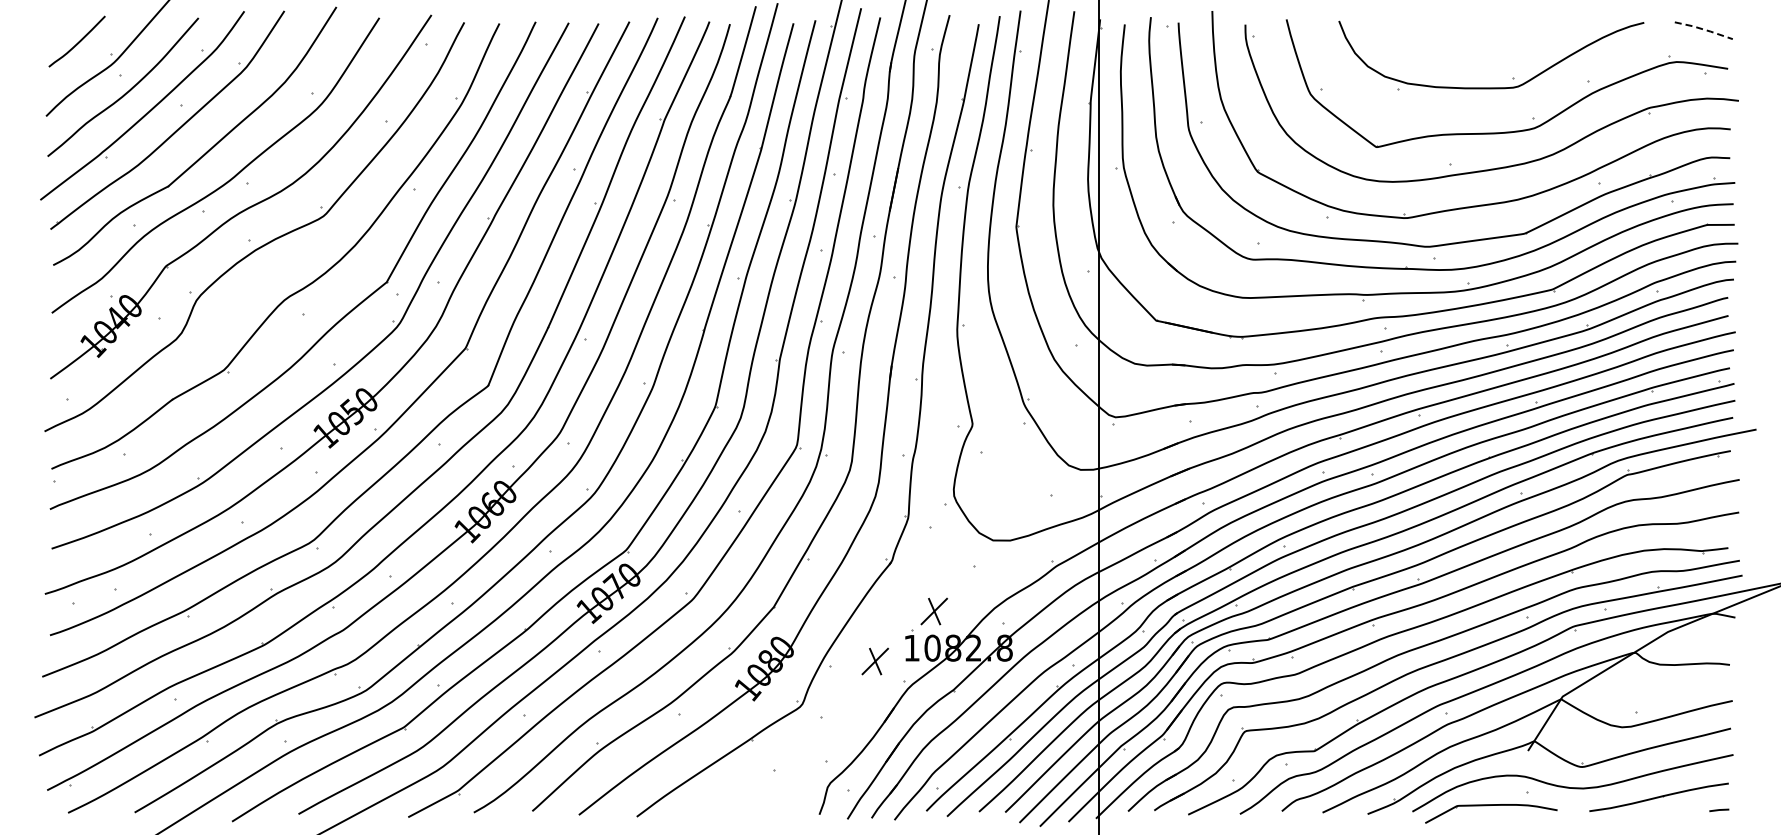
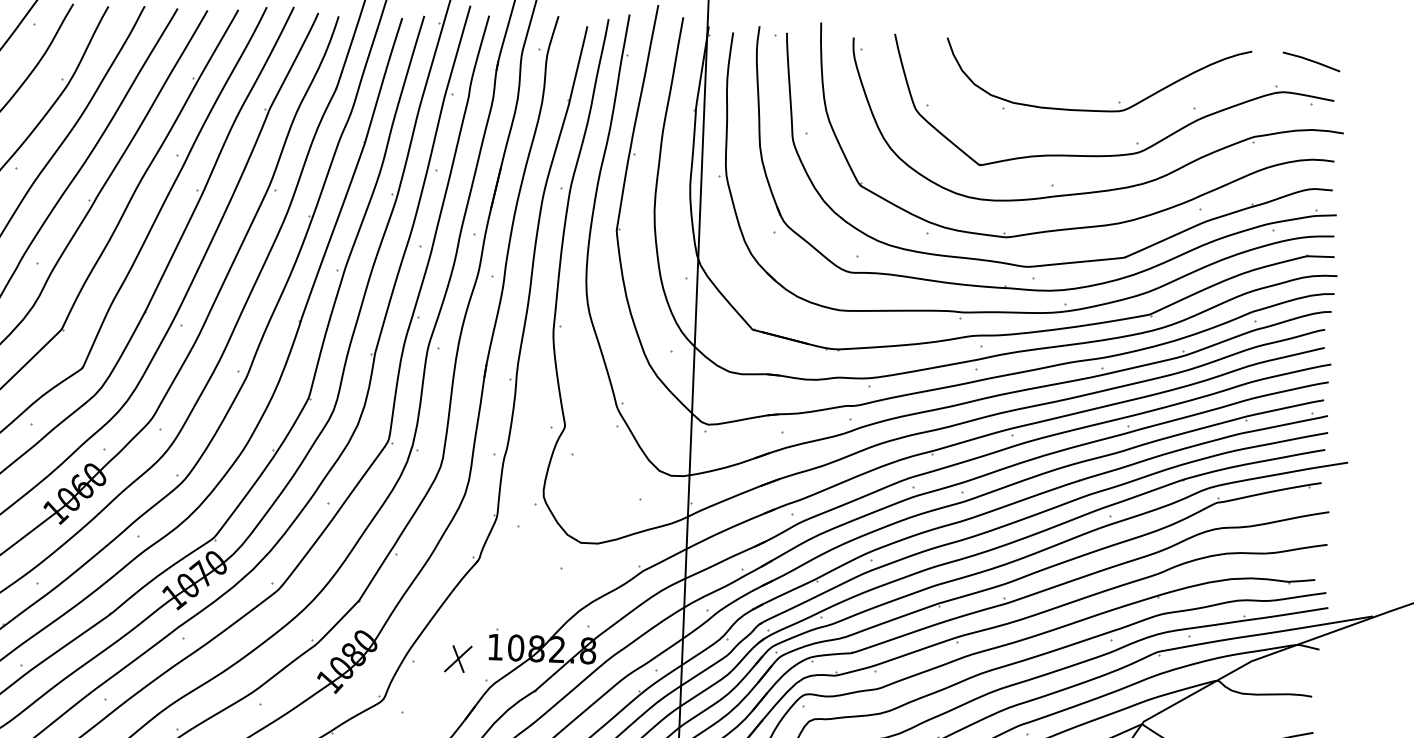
line: (1704, 29) -> (1312, 60), dashed -> solid
part: (933, 611) -> (518, 611), removed

